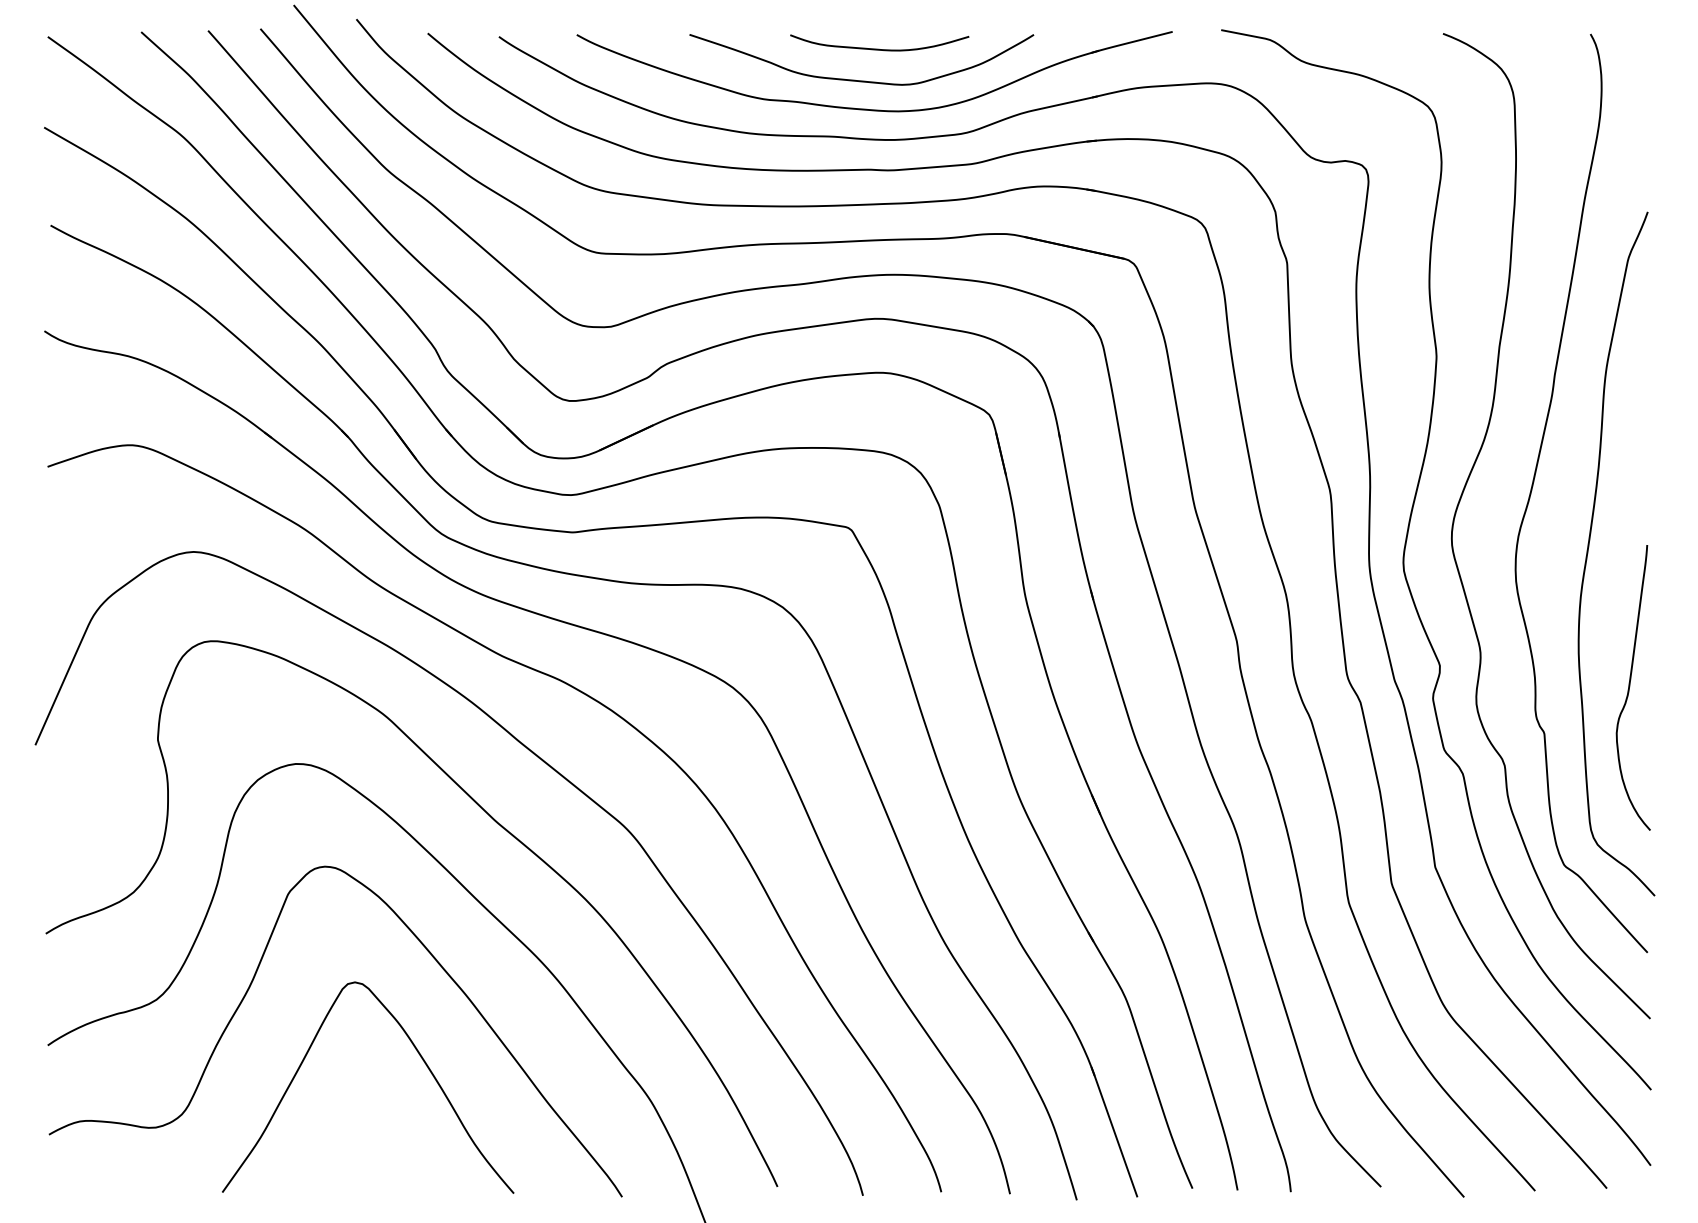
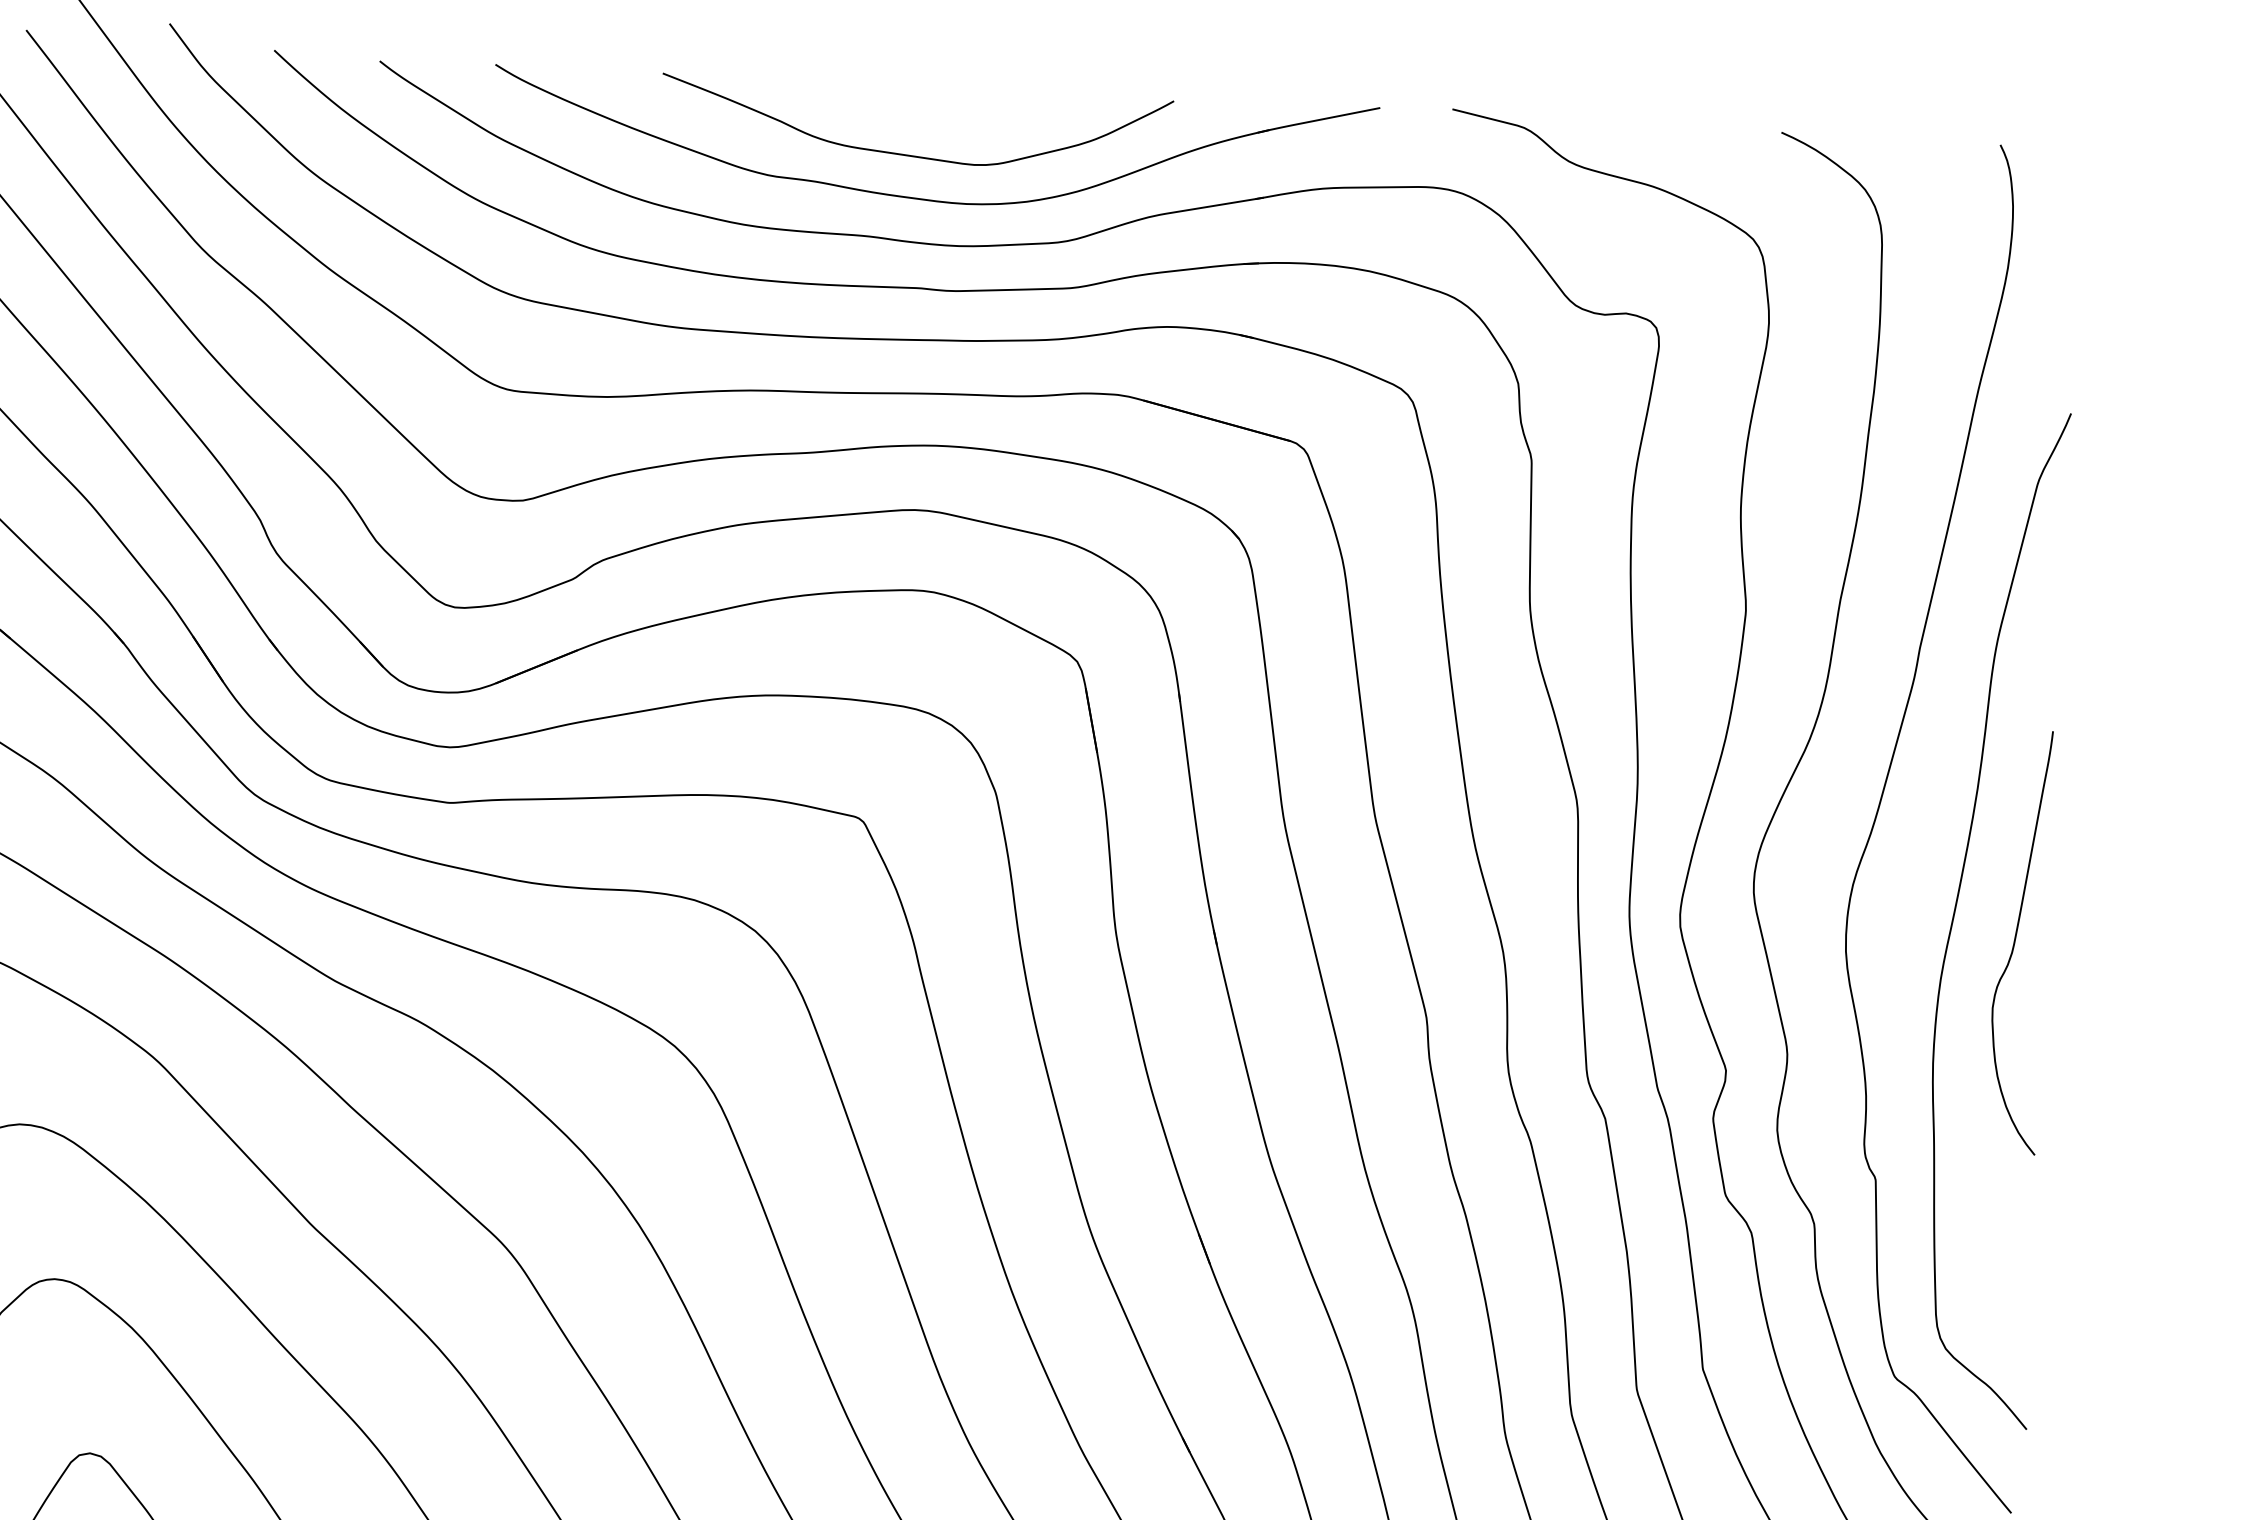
curve: (879, 48) -> (943, 109), removed
curve: (1630, 686) -> (2016, 939), moved

